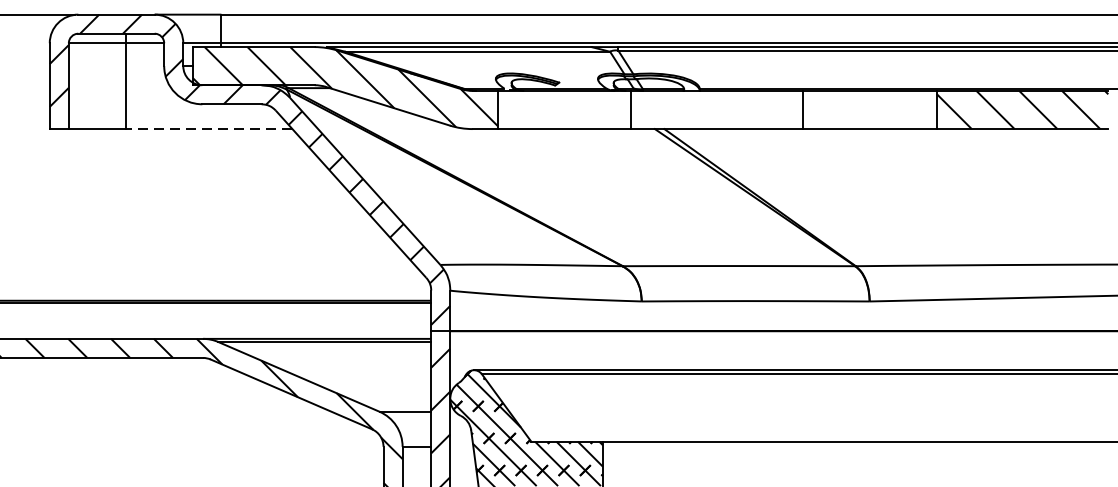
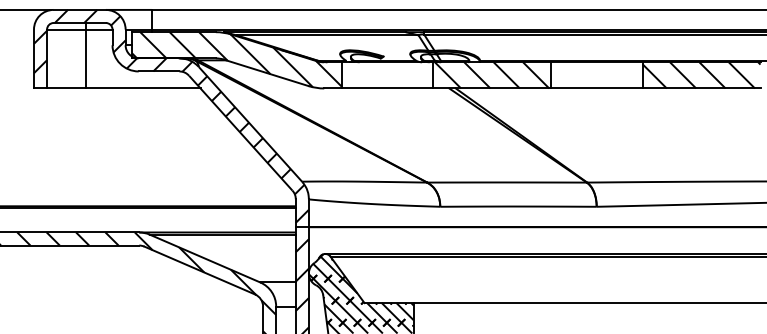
hatch: (716, 110) -> (491, 75), added
line: (207, 129) -> (142, 88), dashed -> solid

